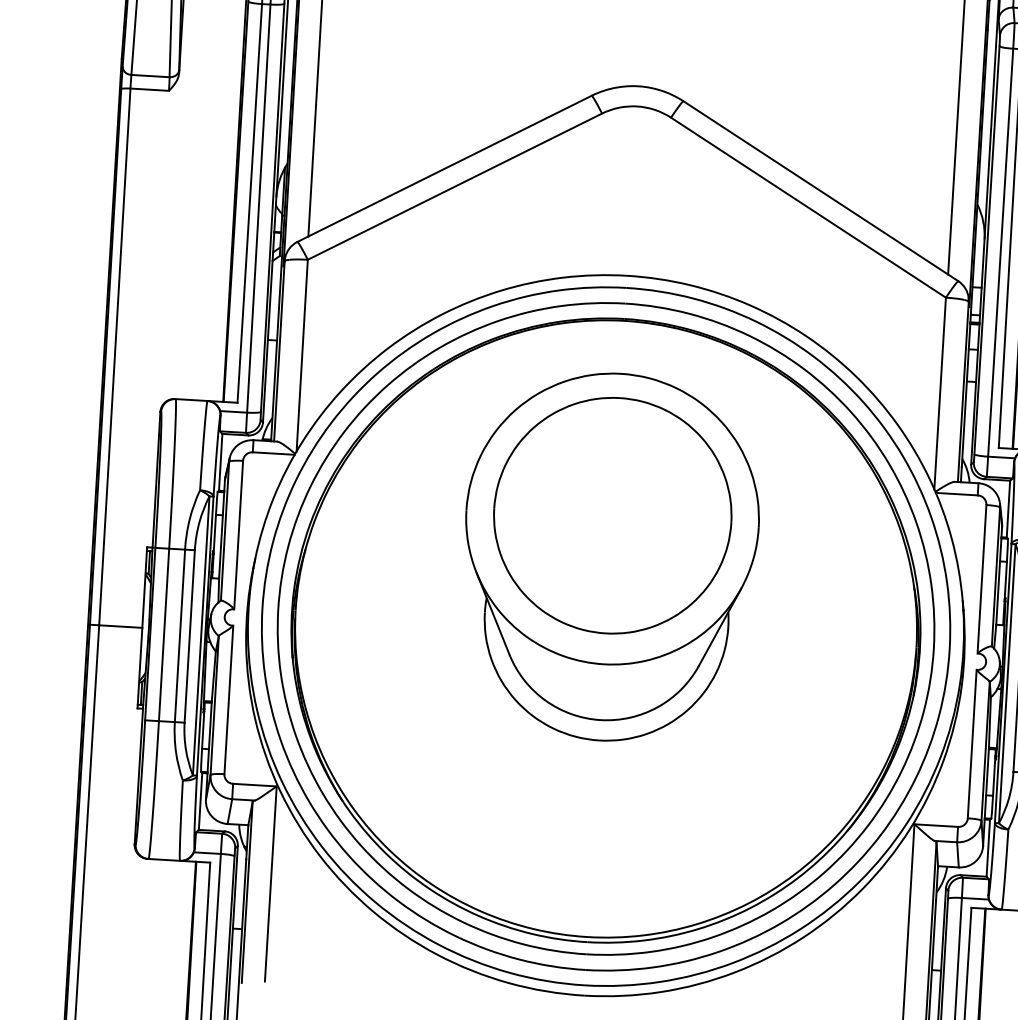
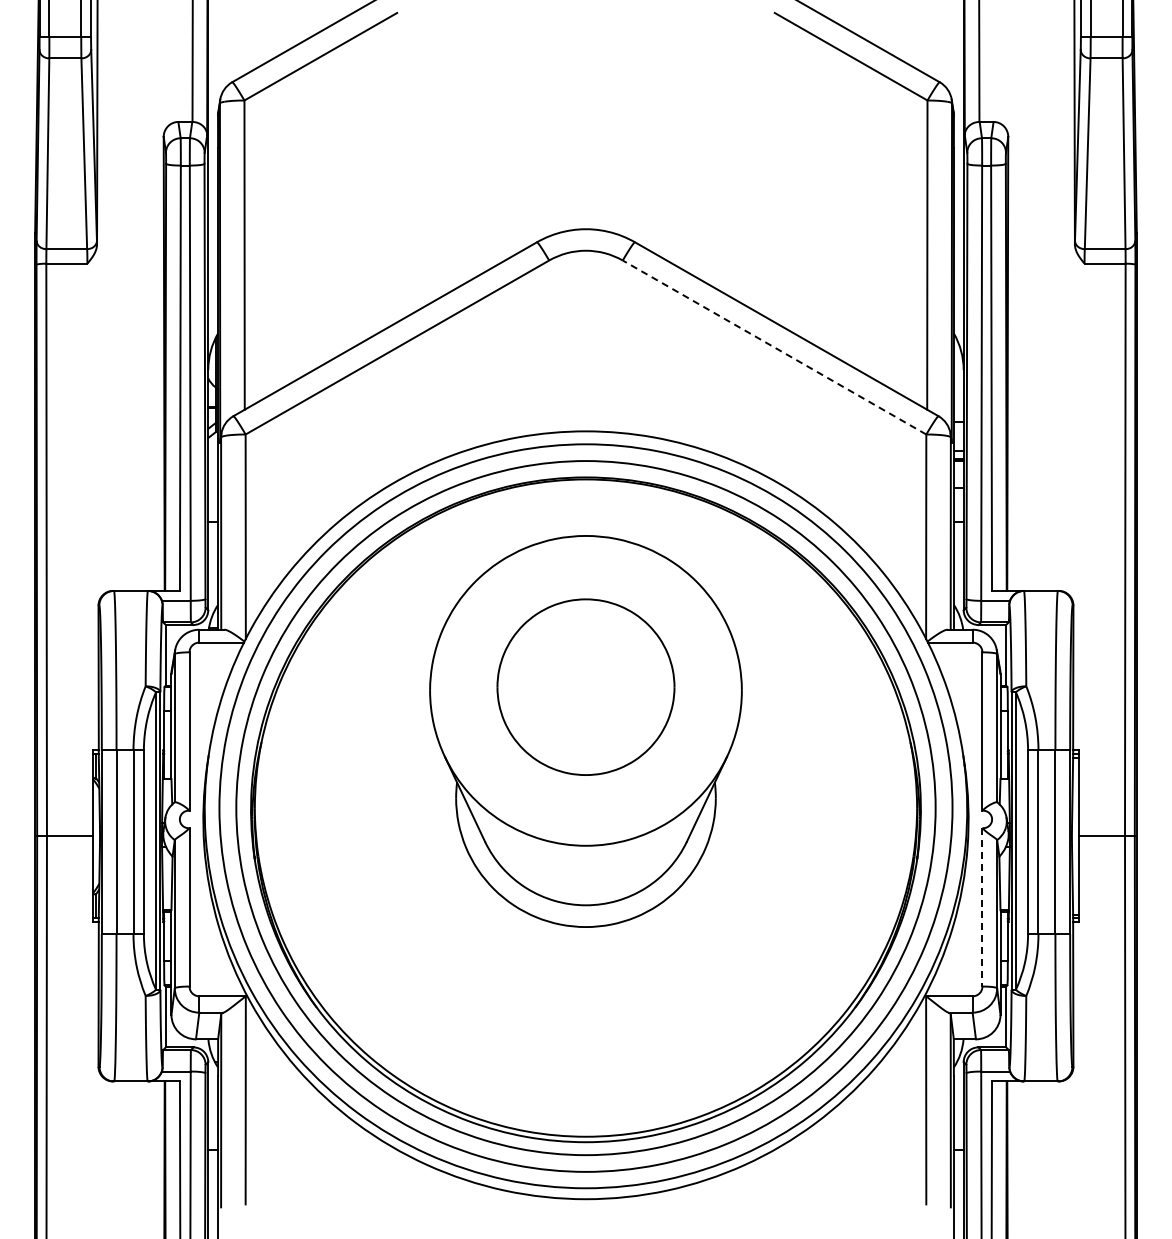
line: (808, 207) -> (774, 347), solid -> dashed
part: (612, 514) -> (585, 686), size x0.7
line: (972, 744) -> (982, 907), solid -> dashed

